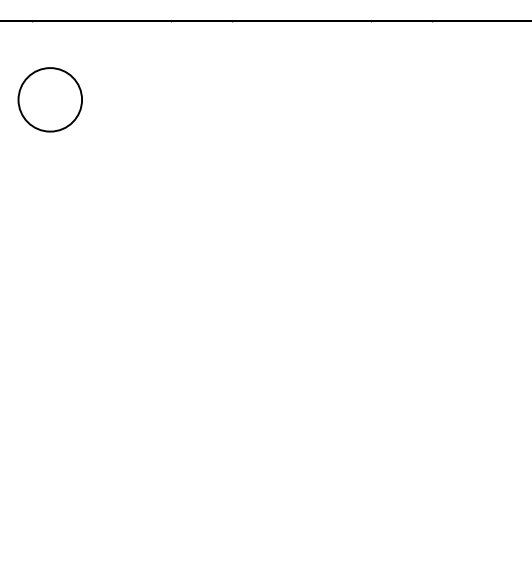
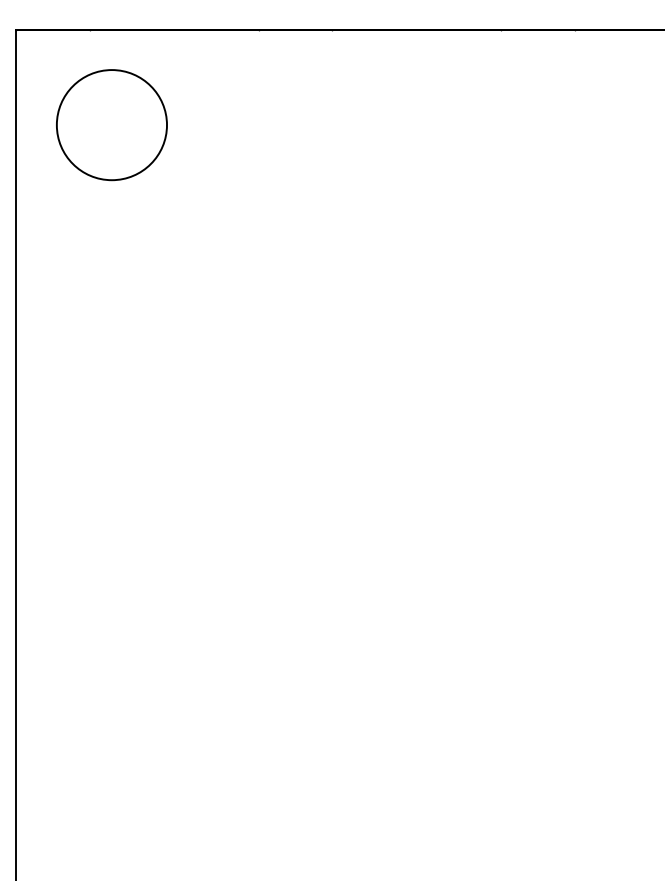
circle: (49, 100) -> (111, 125), size x1.43

